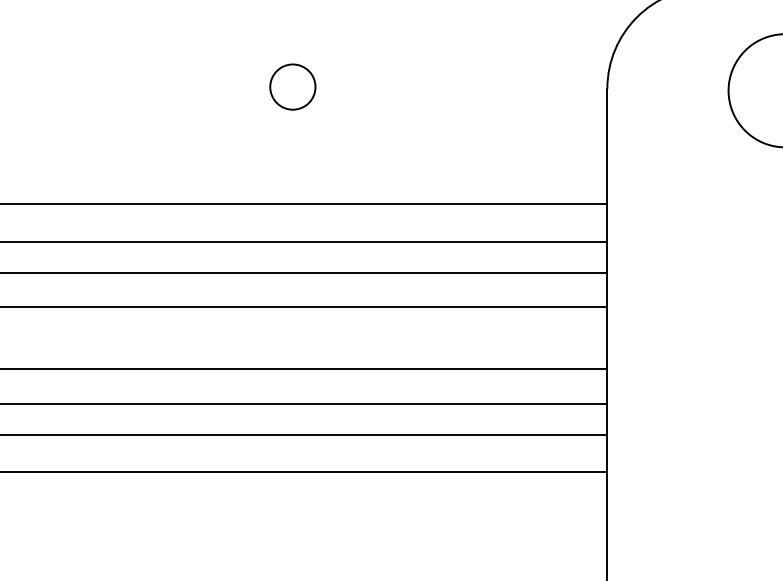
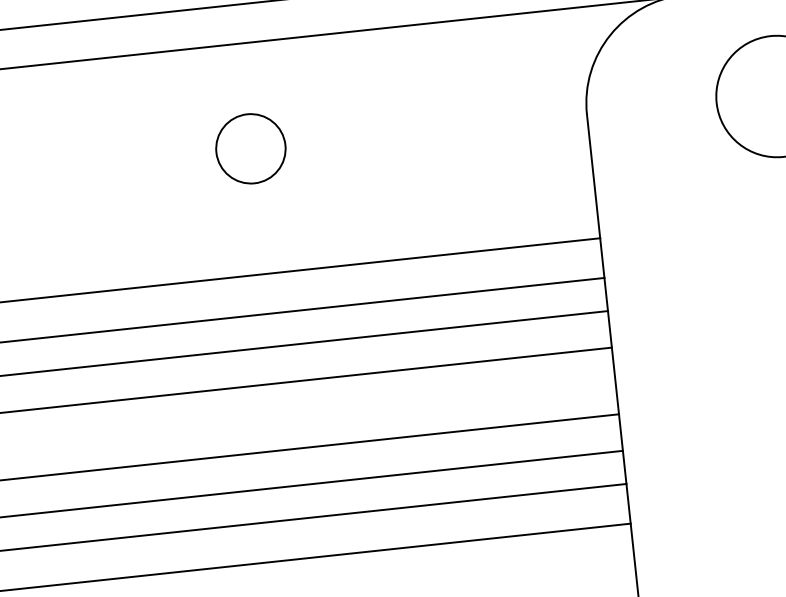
circle: (292, 86) -> (250, 148), size x1.43

